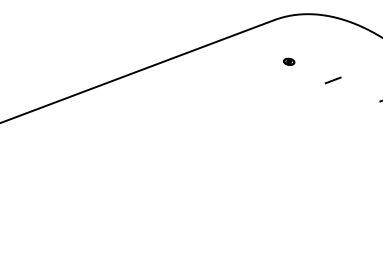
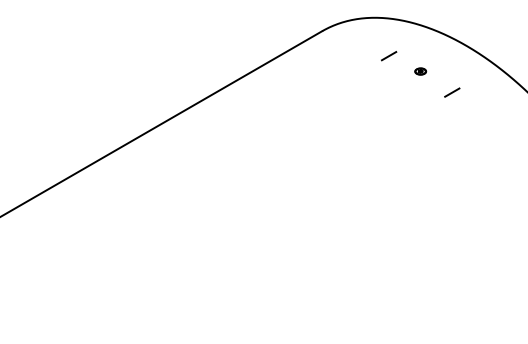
part: (289, 61) -> (420, 71), moved
line: (333, 80) -> (389, 56), moved

